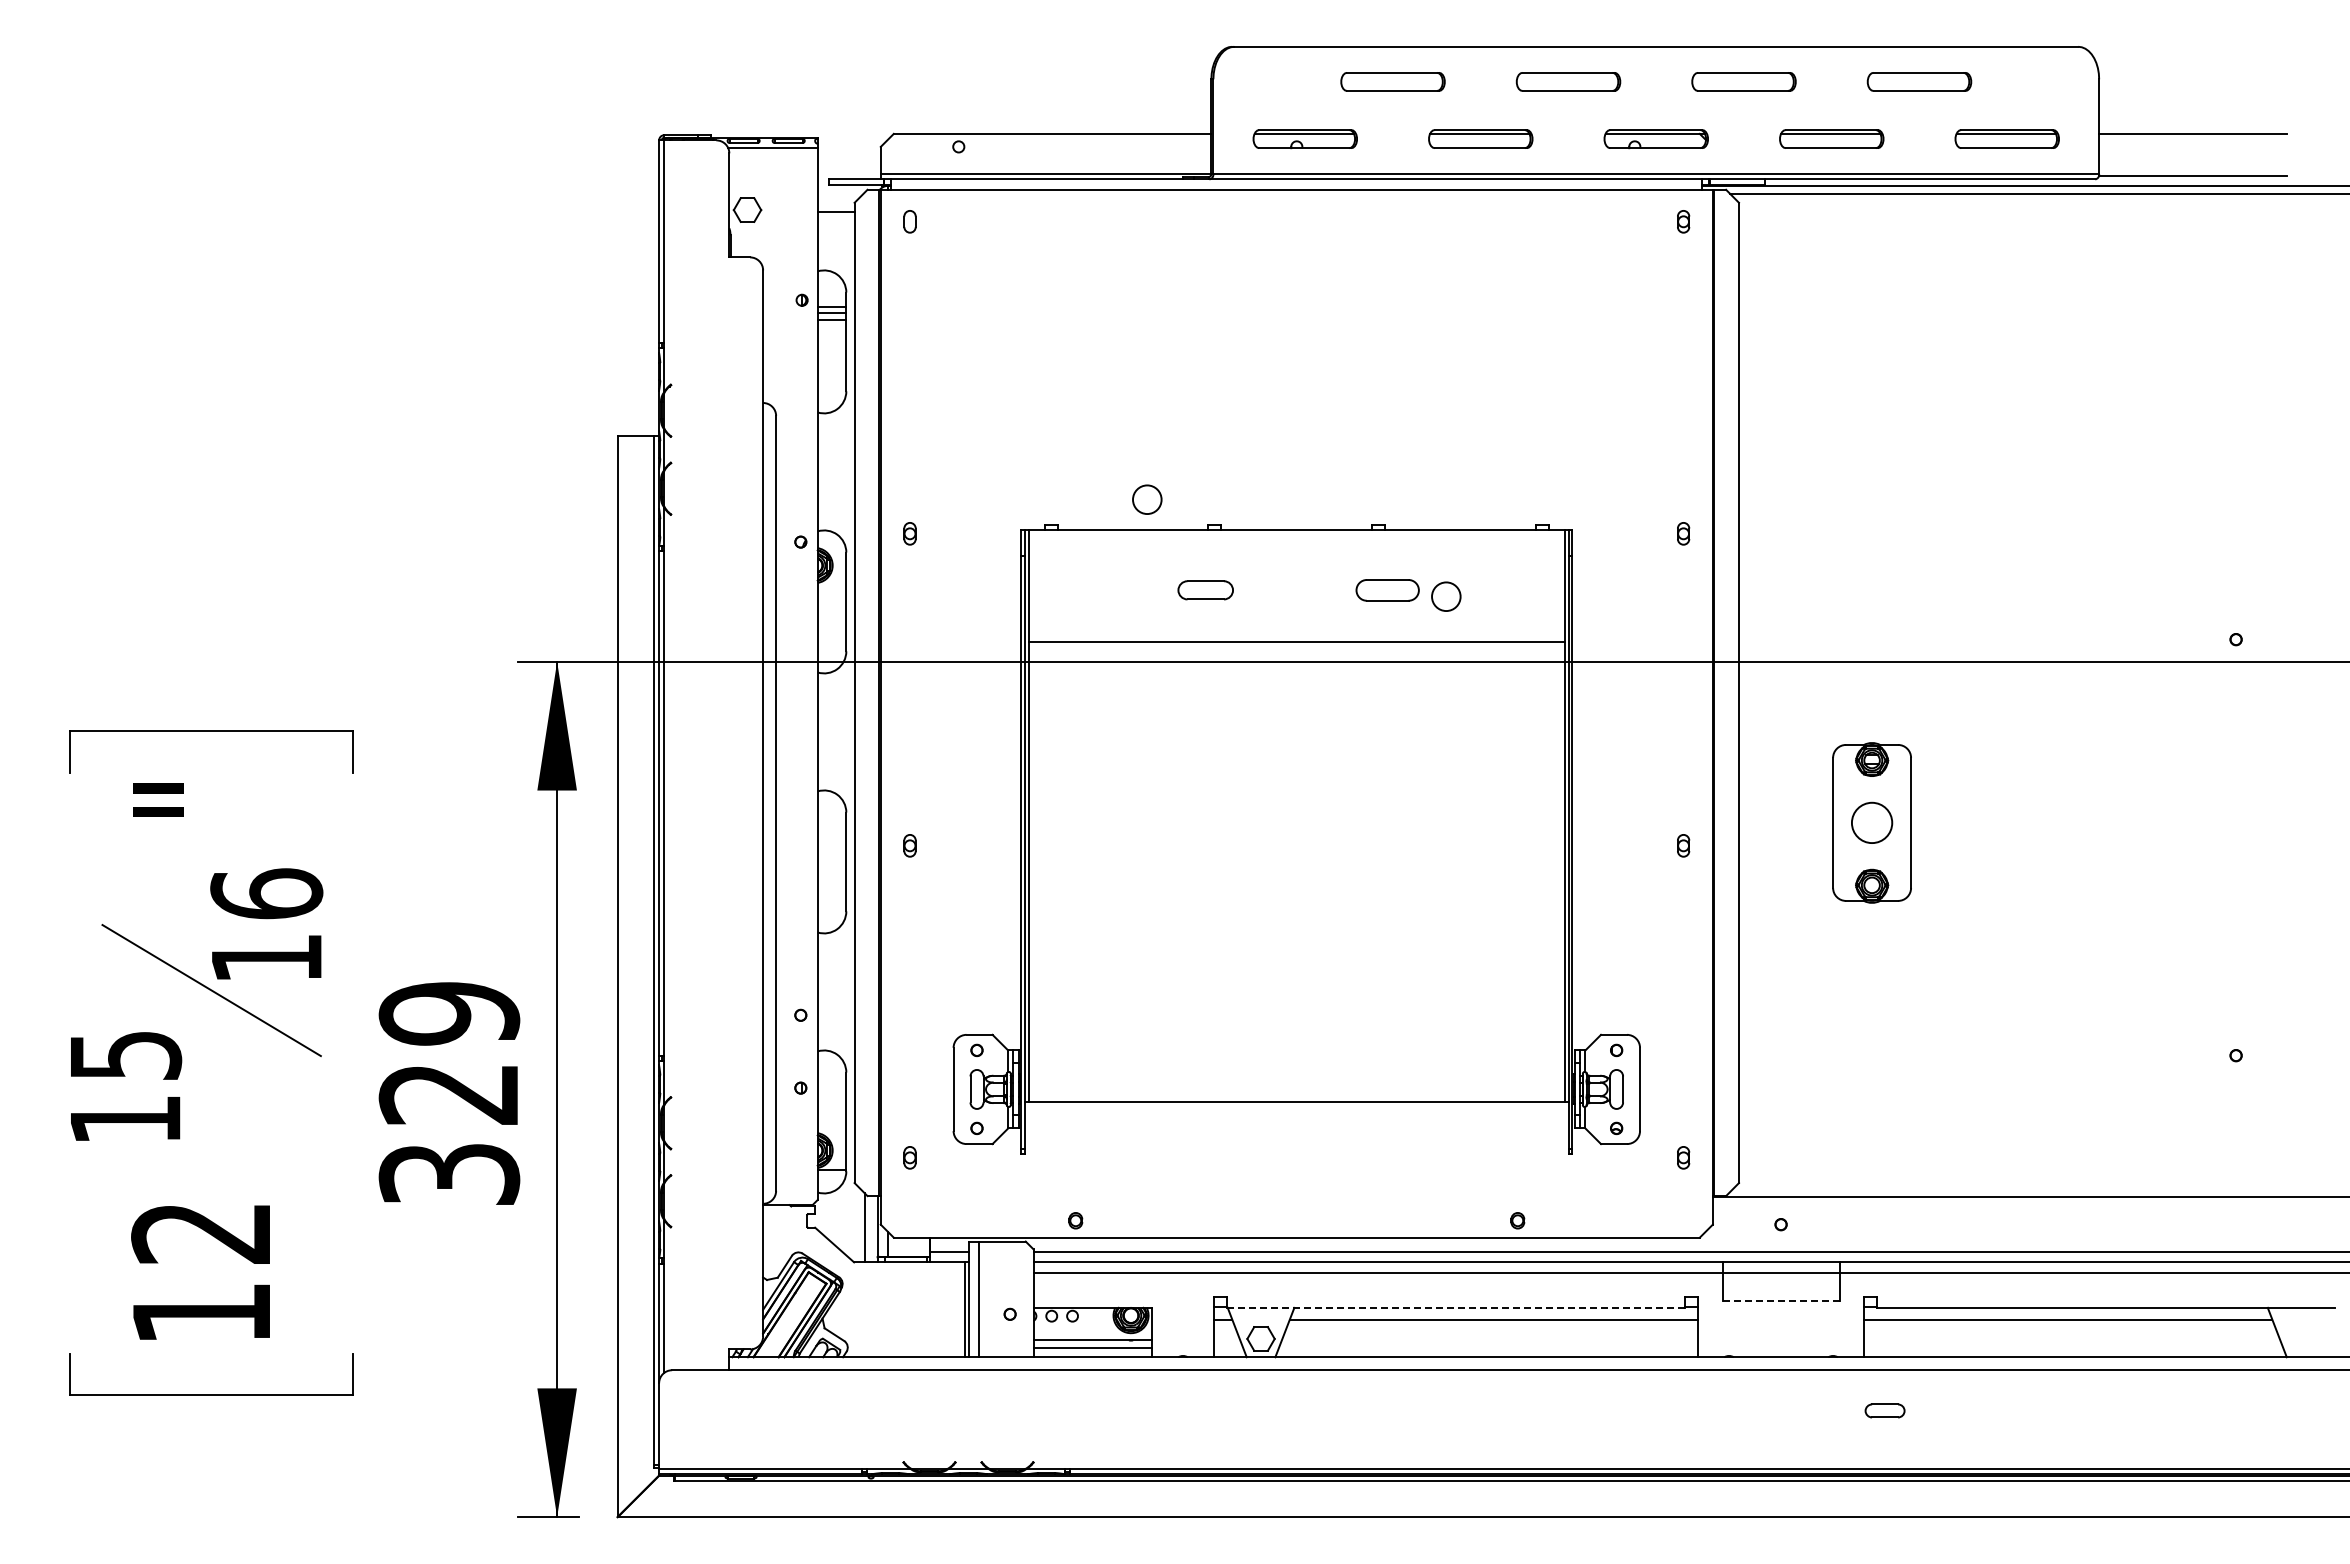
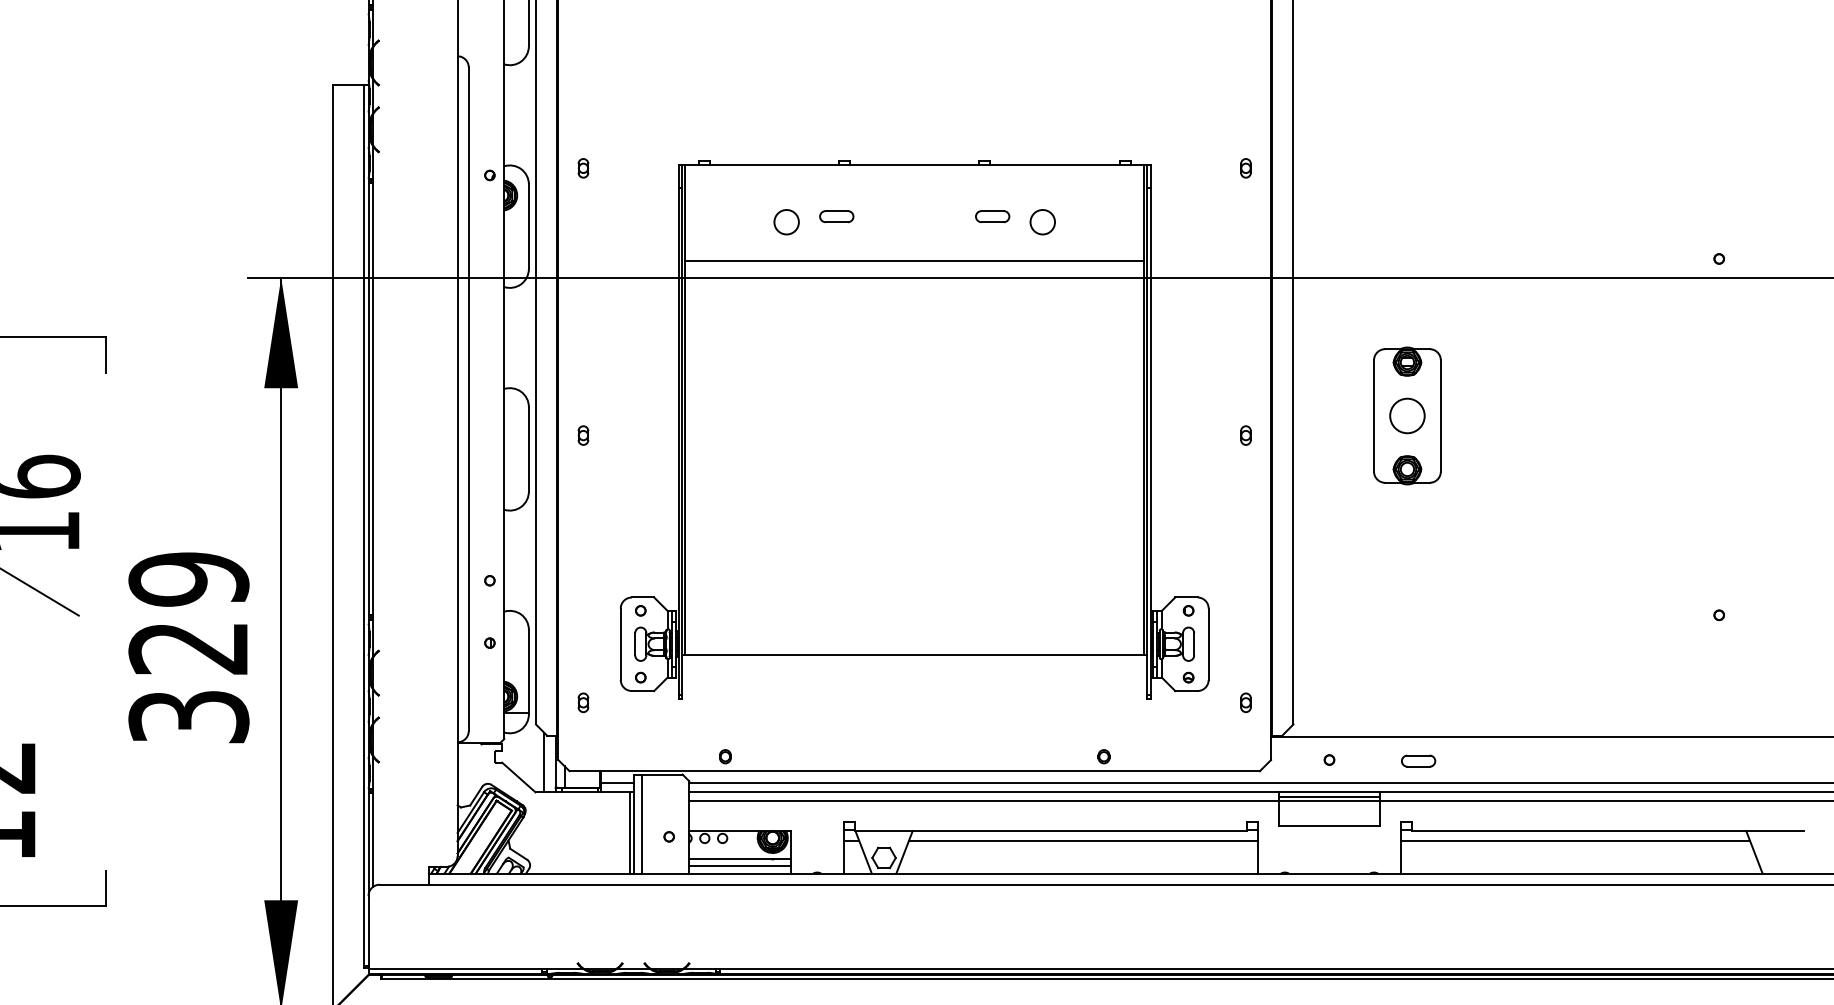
circle: (1147, 499) -> (786, 222), moved
part: (1205, 589) -> (836, 216), size x0.71
part: (1387, 589) -> (992, 216), size x0.62
line: (1780, 1267) -> (1329, 796), added
line: (1781, 1301) -> (1329, 825), dashed -> solid
line: (1456, 1307) -> (1051, 831), dashed -> solid
part: (1884, 1410) -> (1418, 760), moved

